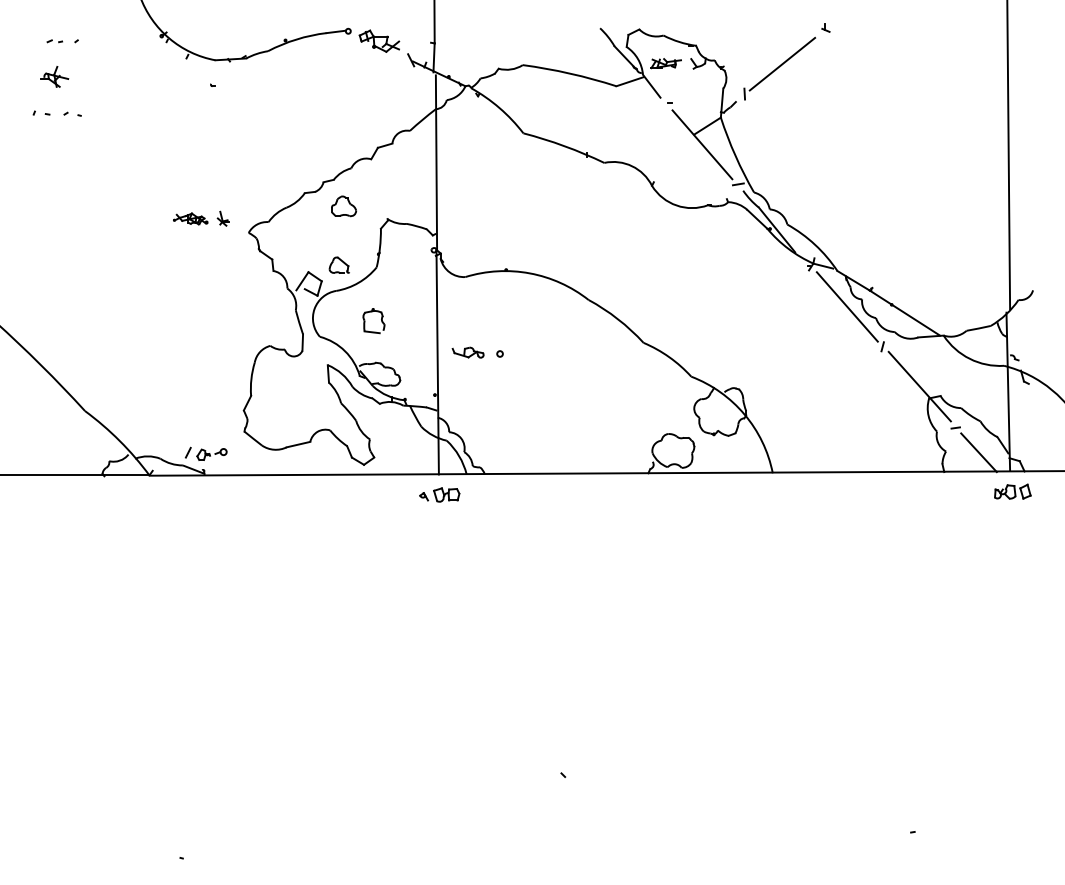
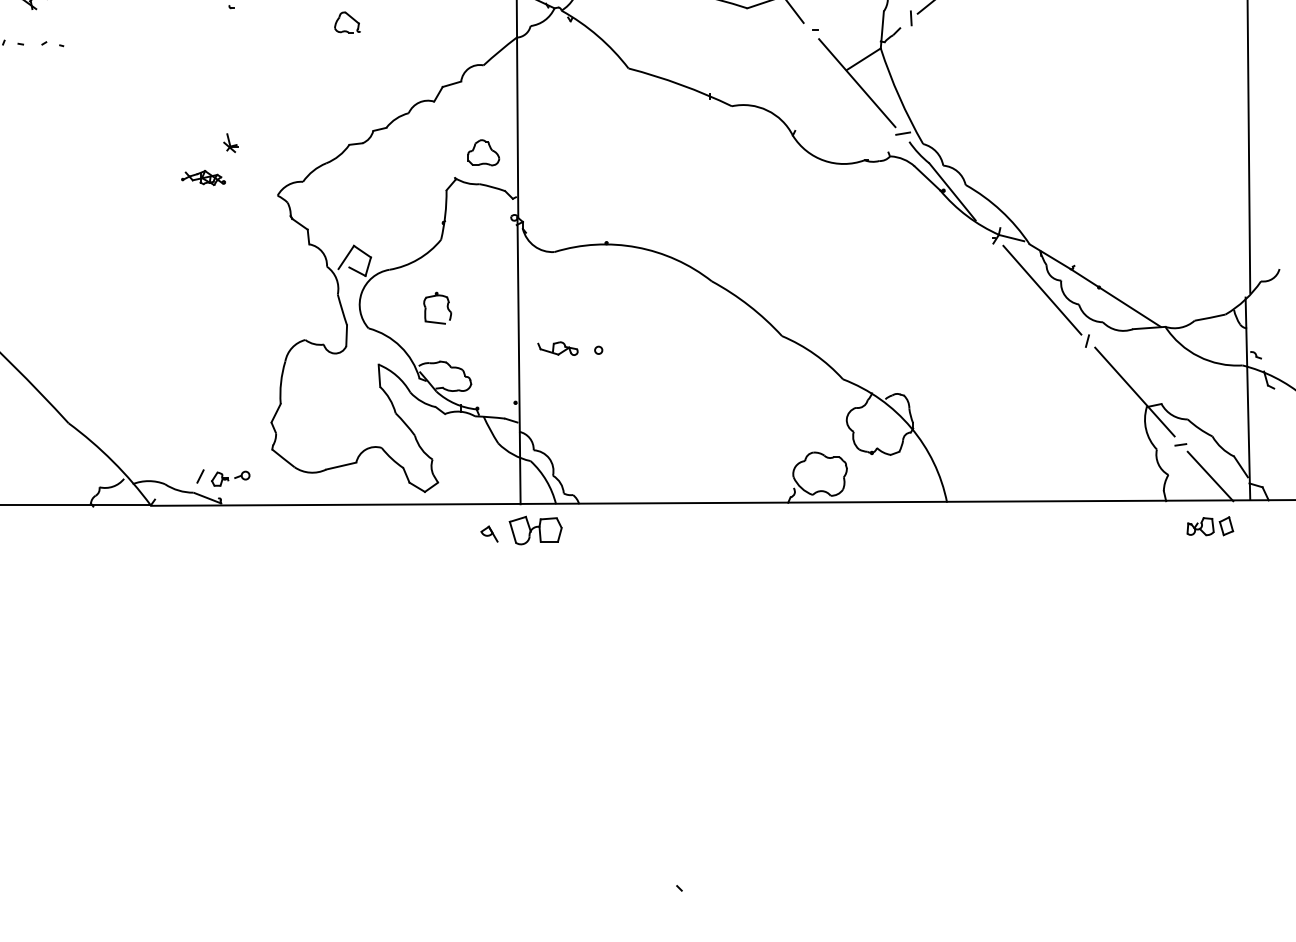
part: (343, 206) -> (483, 152), moved
part: (222, 218) -> (230, 142), moved
part: (338, 264) -> (346, 21), moved
part: (1012, 491) -> (1209, 525), moved
part: (439, 494) -> (521, 529), size x1.6

